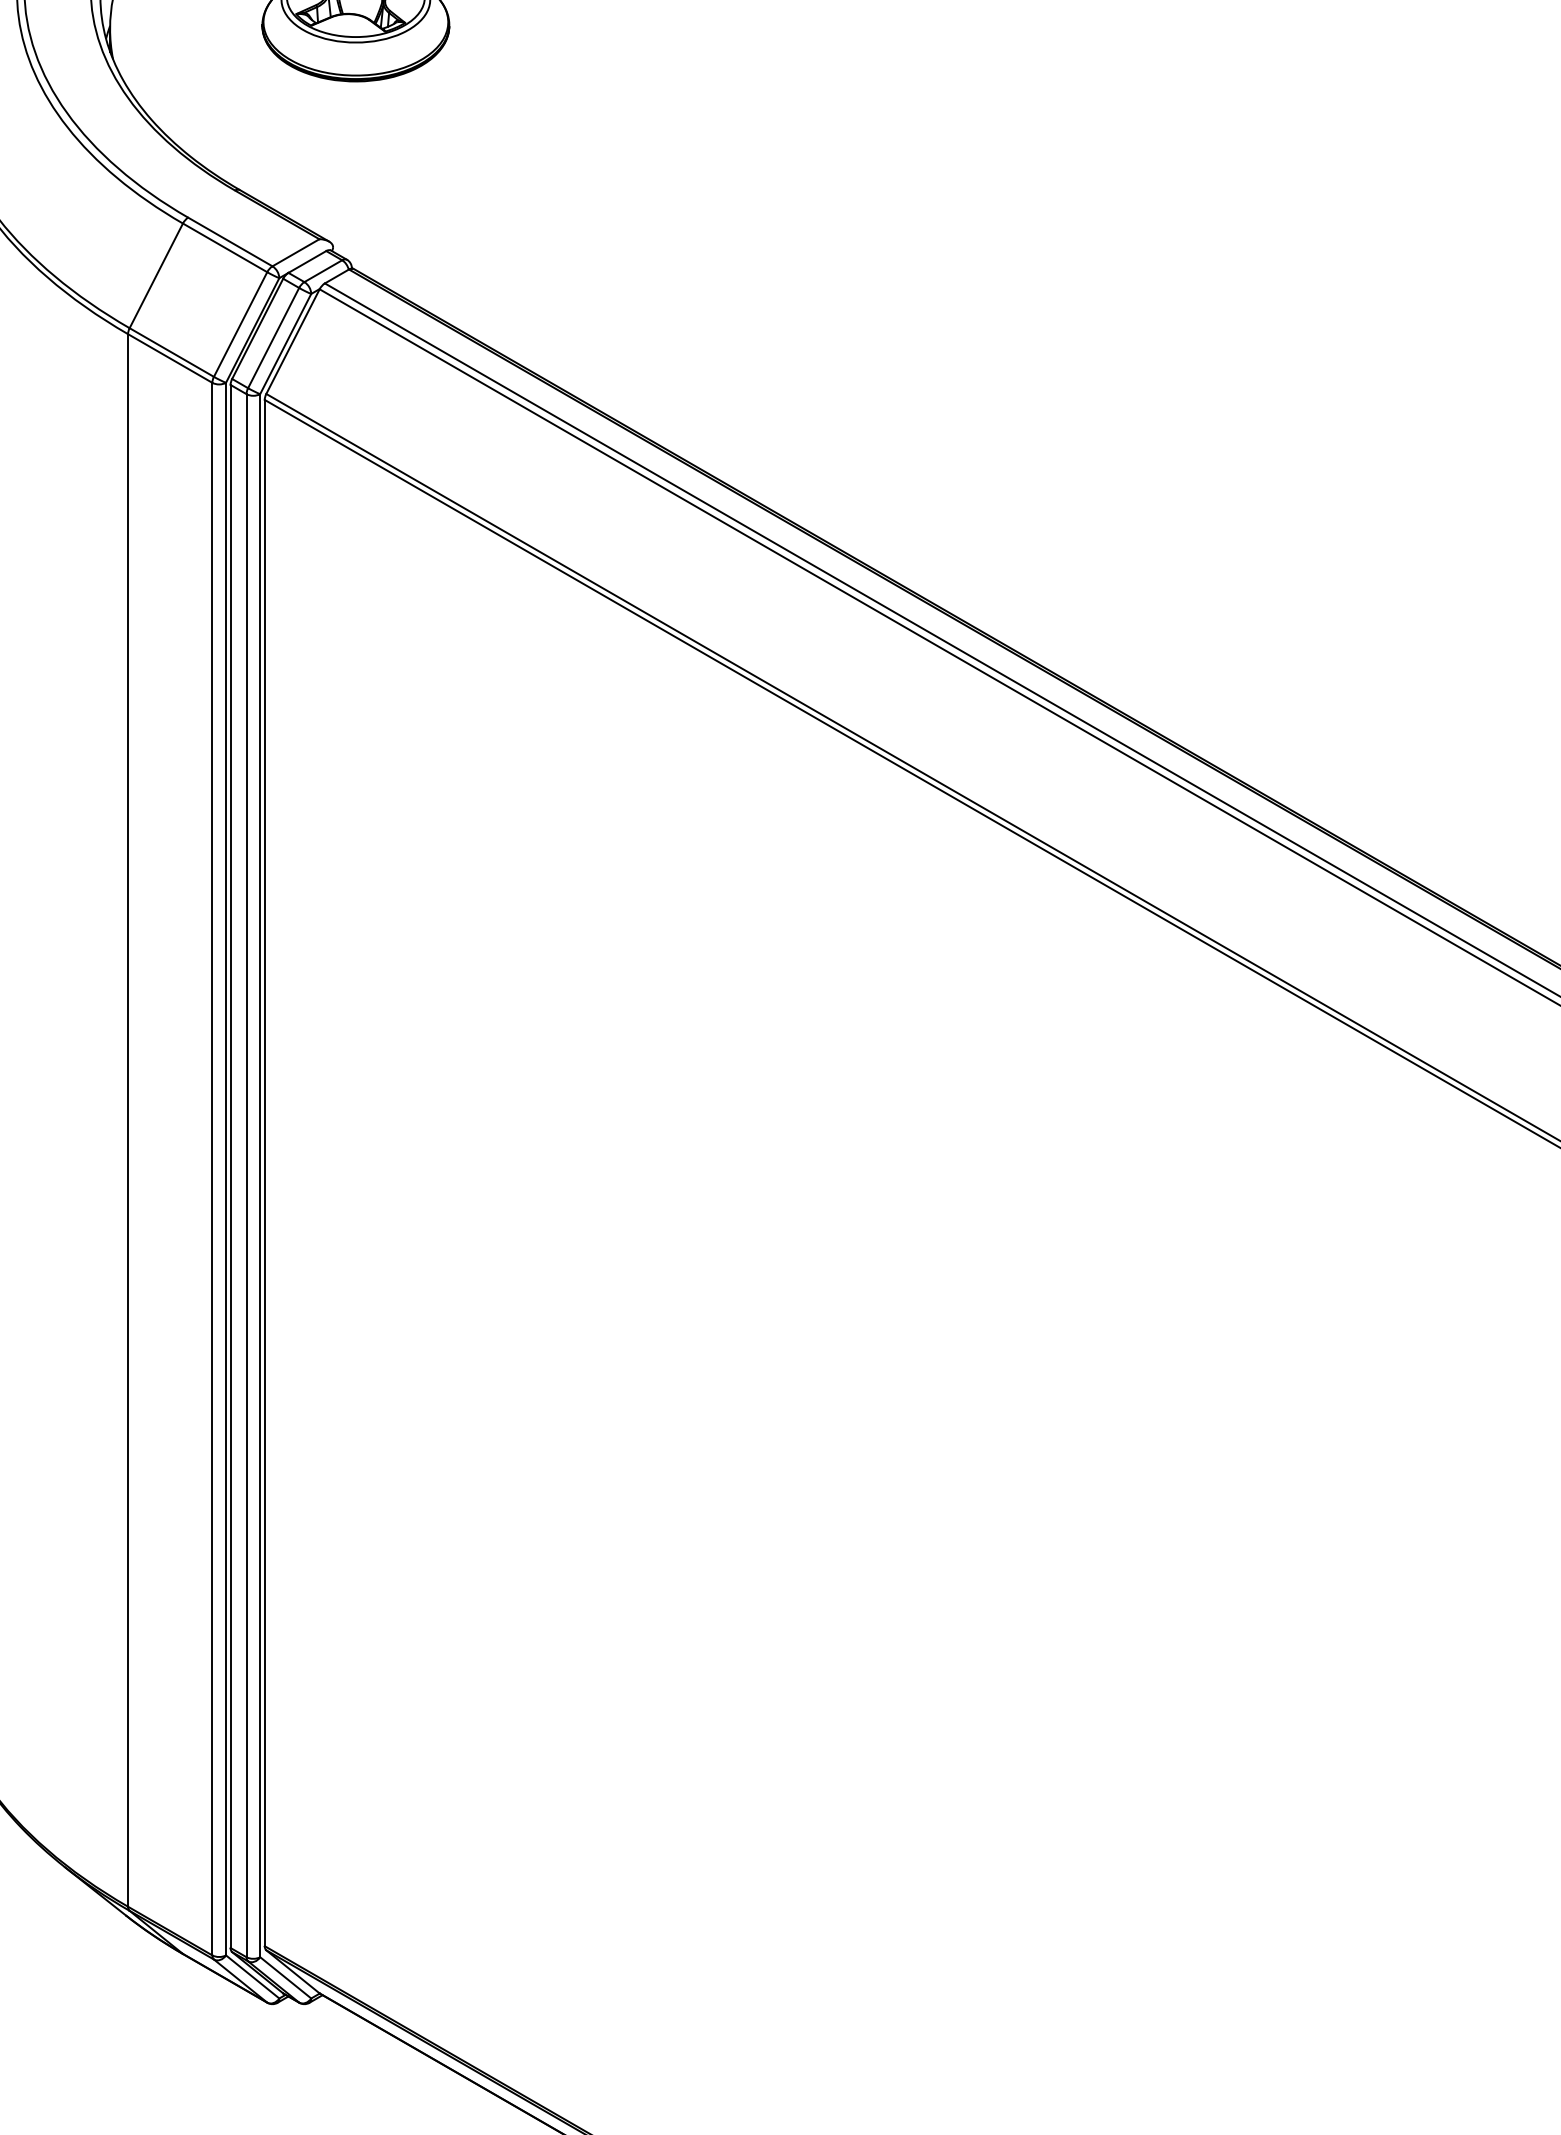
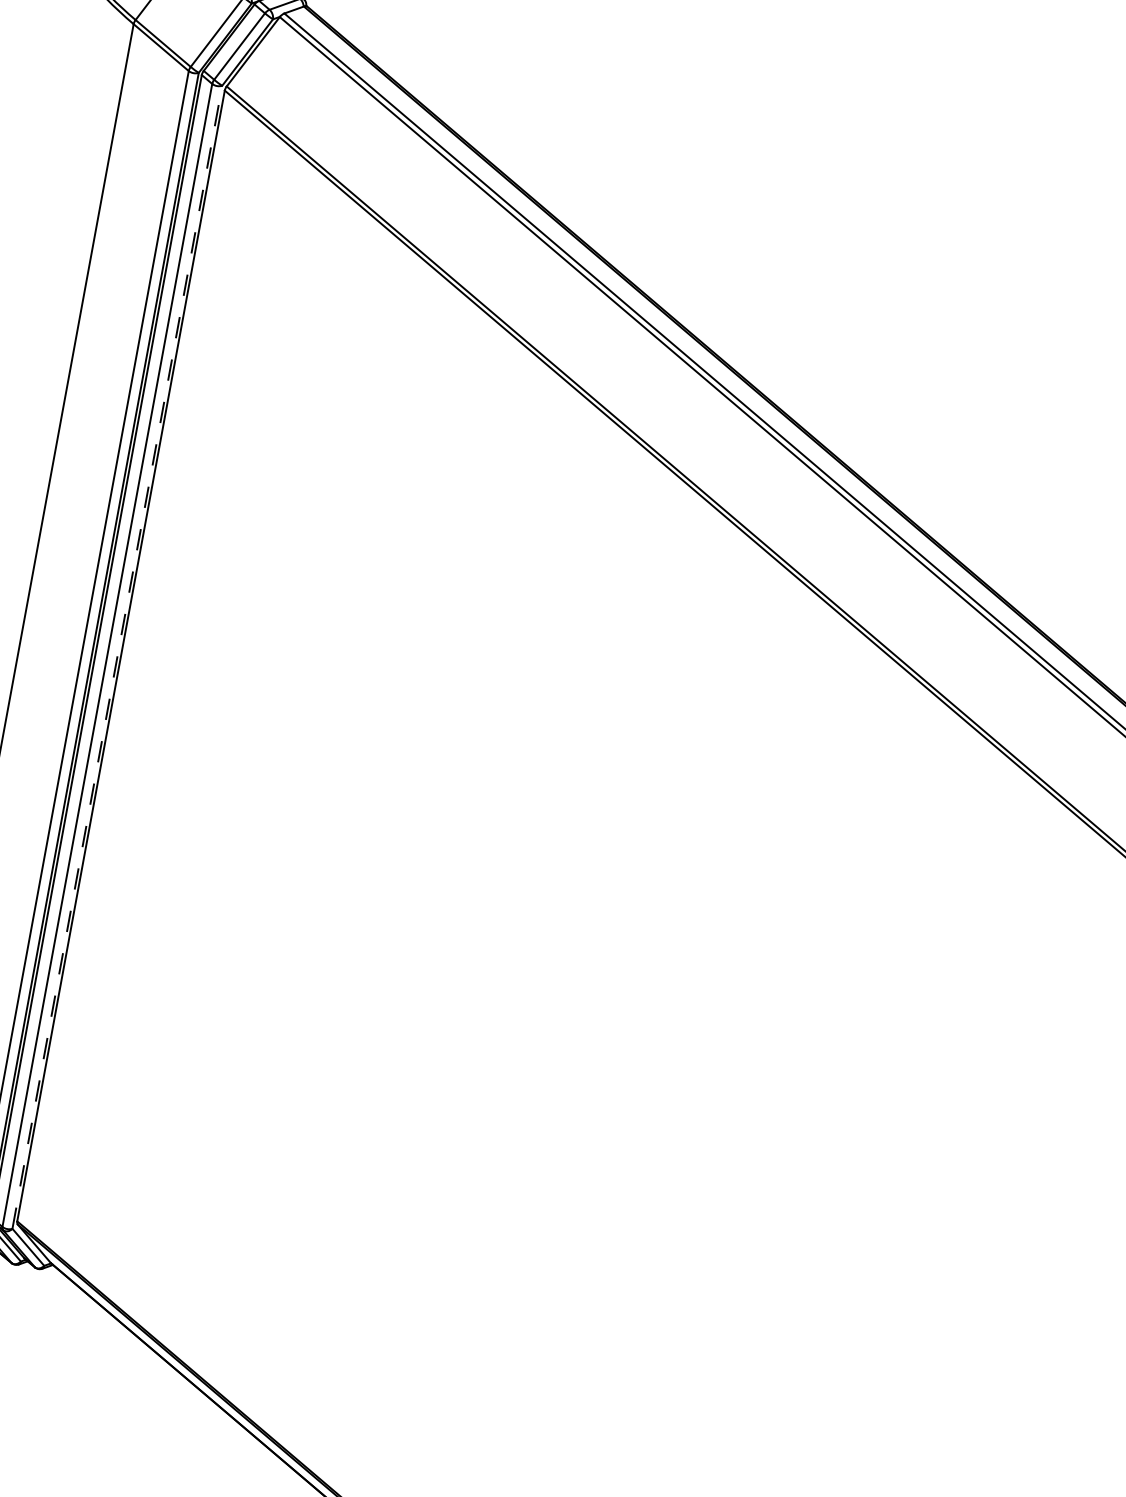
line: (260, 1175) -> (117, 657), solid -> dashed

